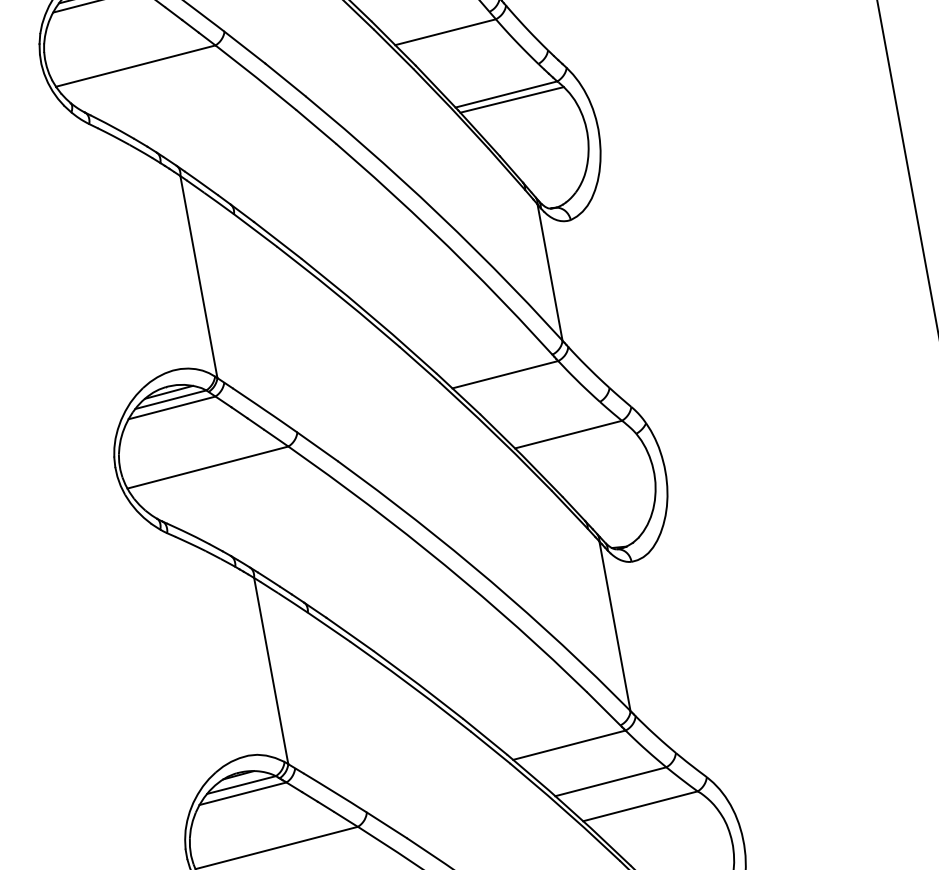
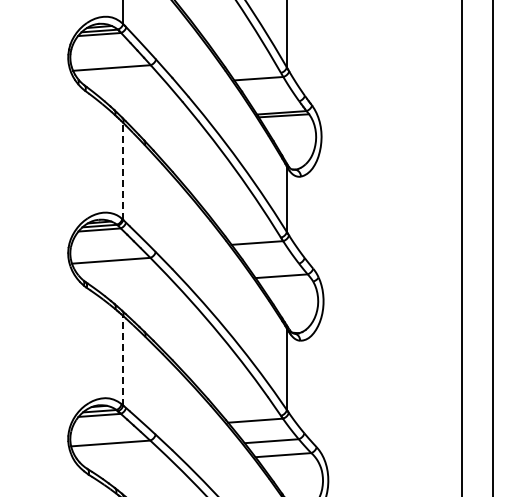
line: (199, 277) -> (123, 171), solid -> dashed
line: (271, 670) -> (123, 360), solid -> dashed

